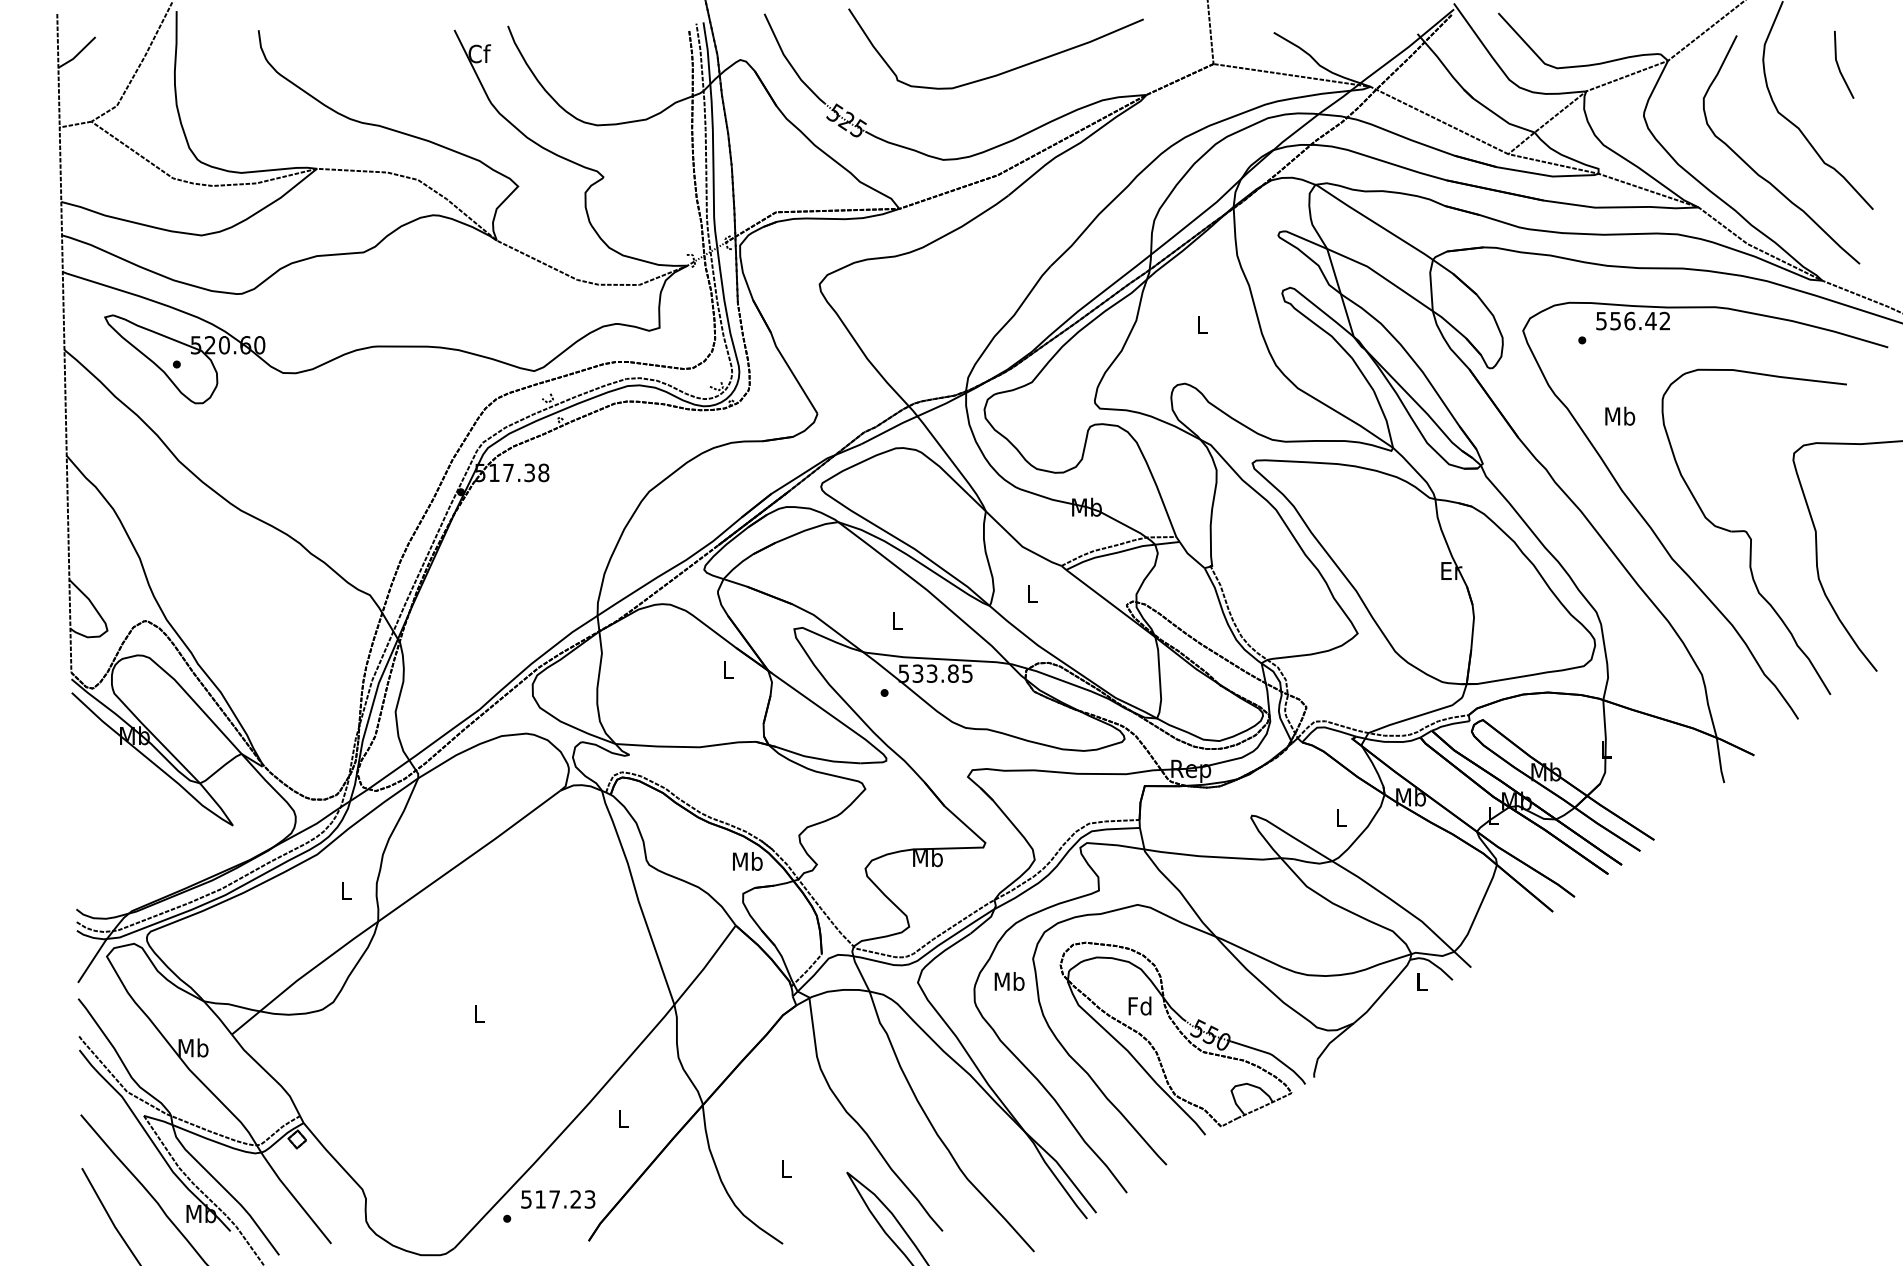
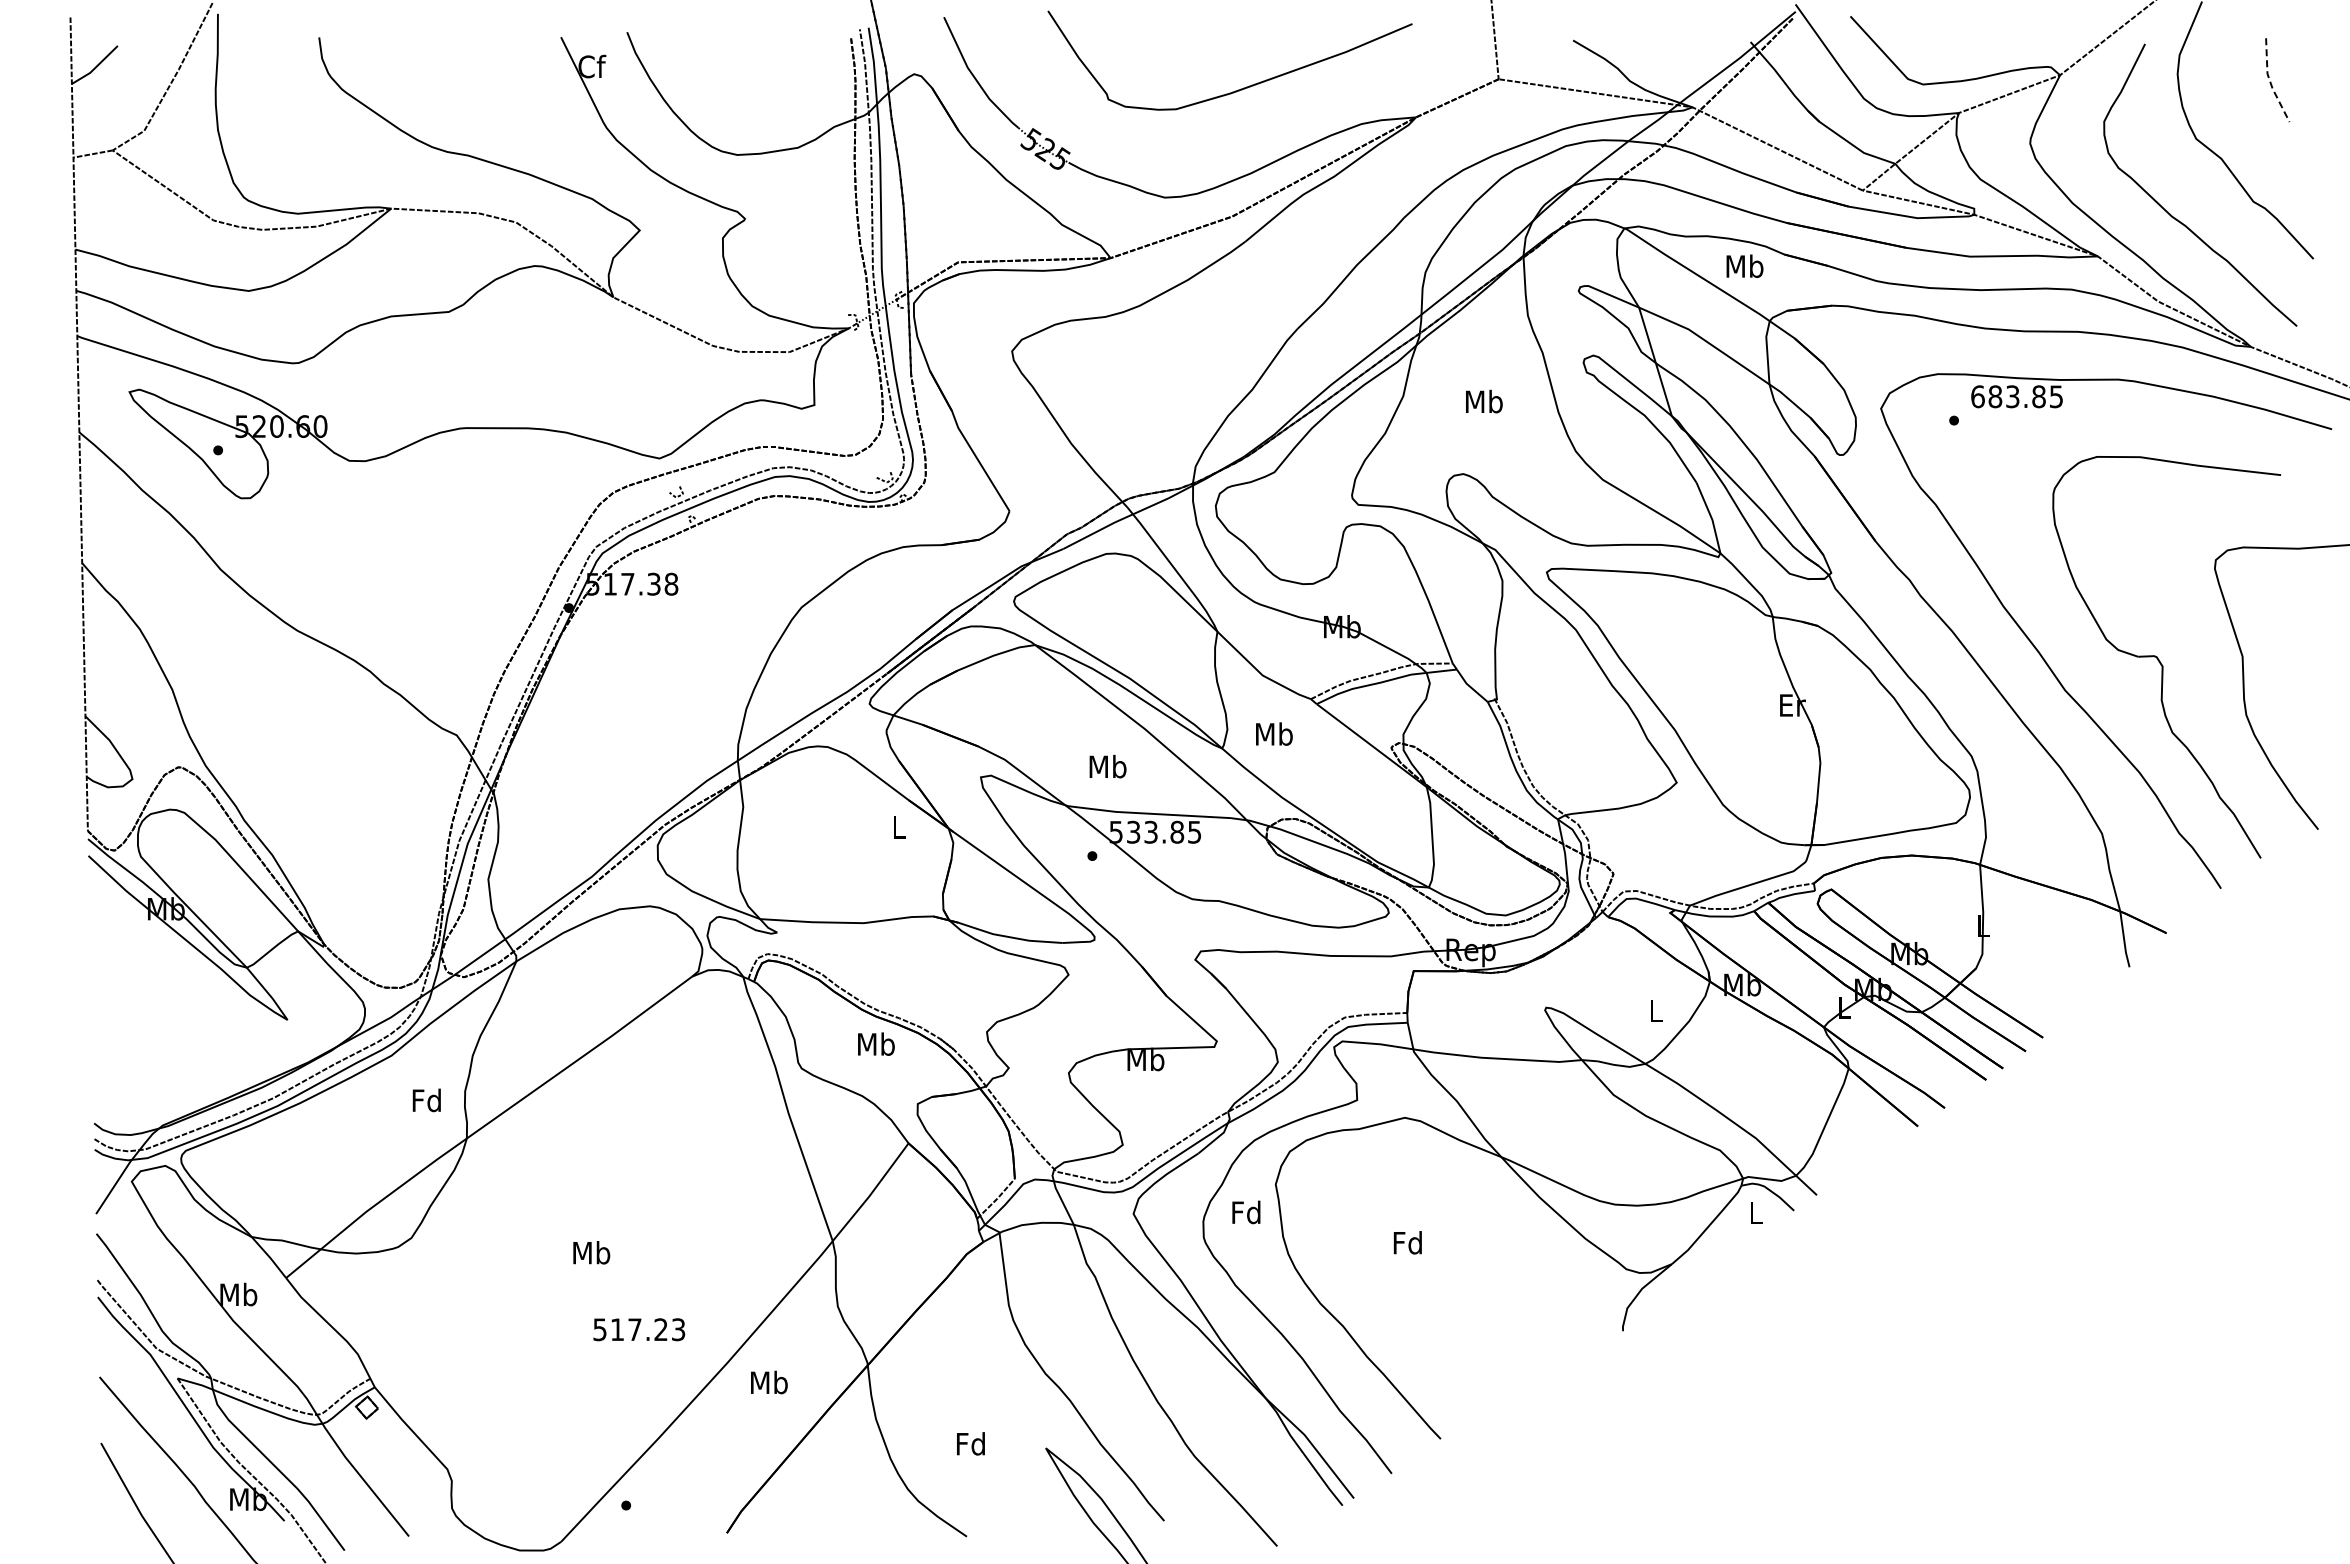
line: (1838, 66) -> (2270, 82), solid -> dashed
text: (1632, 320) -> (2016, 396), 556.42 -> 683.85
text: (1202, 324) -> (1484, 401), L -> Mb
text: (1619, 415) -> (1744, 265), moved
text: (1032, 593) -> (1274, 733), L -> Mb
text: (896, 620) -> (1107, 766), L -> Mb
text: (747, 860) -> (876, 1043), moved
text: (345, 890) -> (426, 1100), L -> Fd
text: (1009, 981) -> (1246, 1212), Mb -> Fd
text: (479, 1013) -> (591, 1252), L -> Mb
part: (1182, 1038) -> (1460, 1282), removed
text: (623, 1119) -> (769, 1382), L -> Mb
text: (785, 1168) -> (970, 1443), L -> Fd
text: (558, 1199) -> (639, 1329), moved

